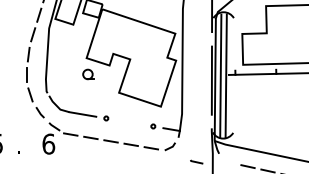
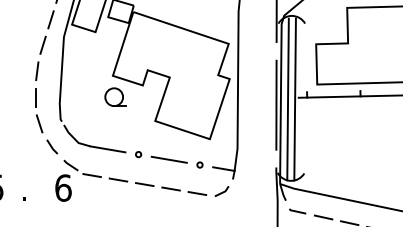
part: (88, 73) -> (115, 96), size x1.43
line: (129, 122) -> (168, 159), added
line: (196, 162) -> (297, 211), moved

